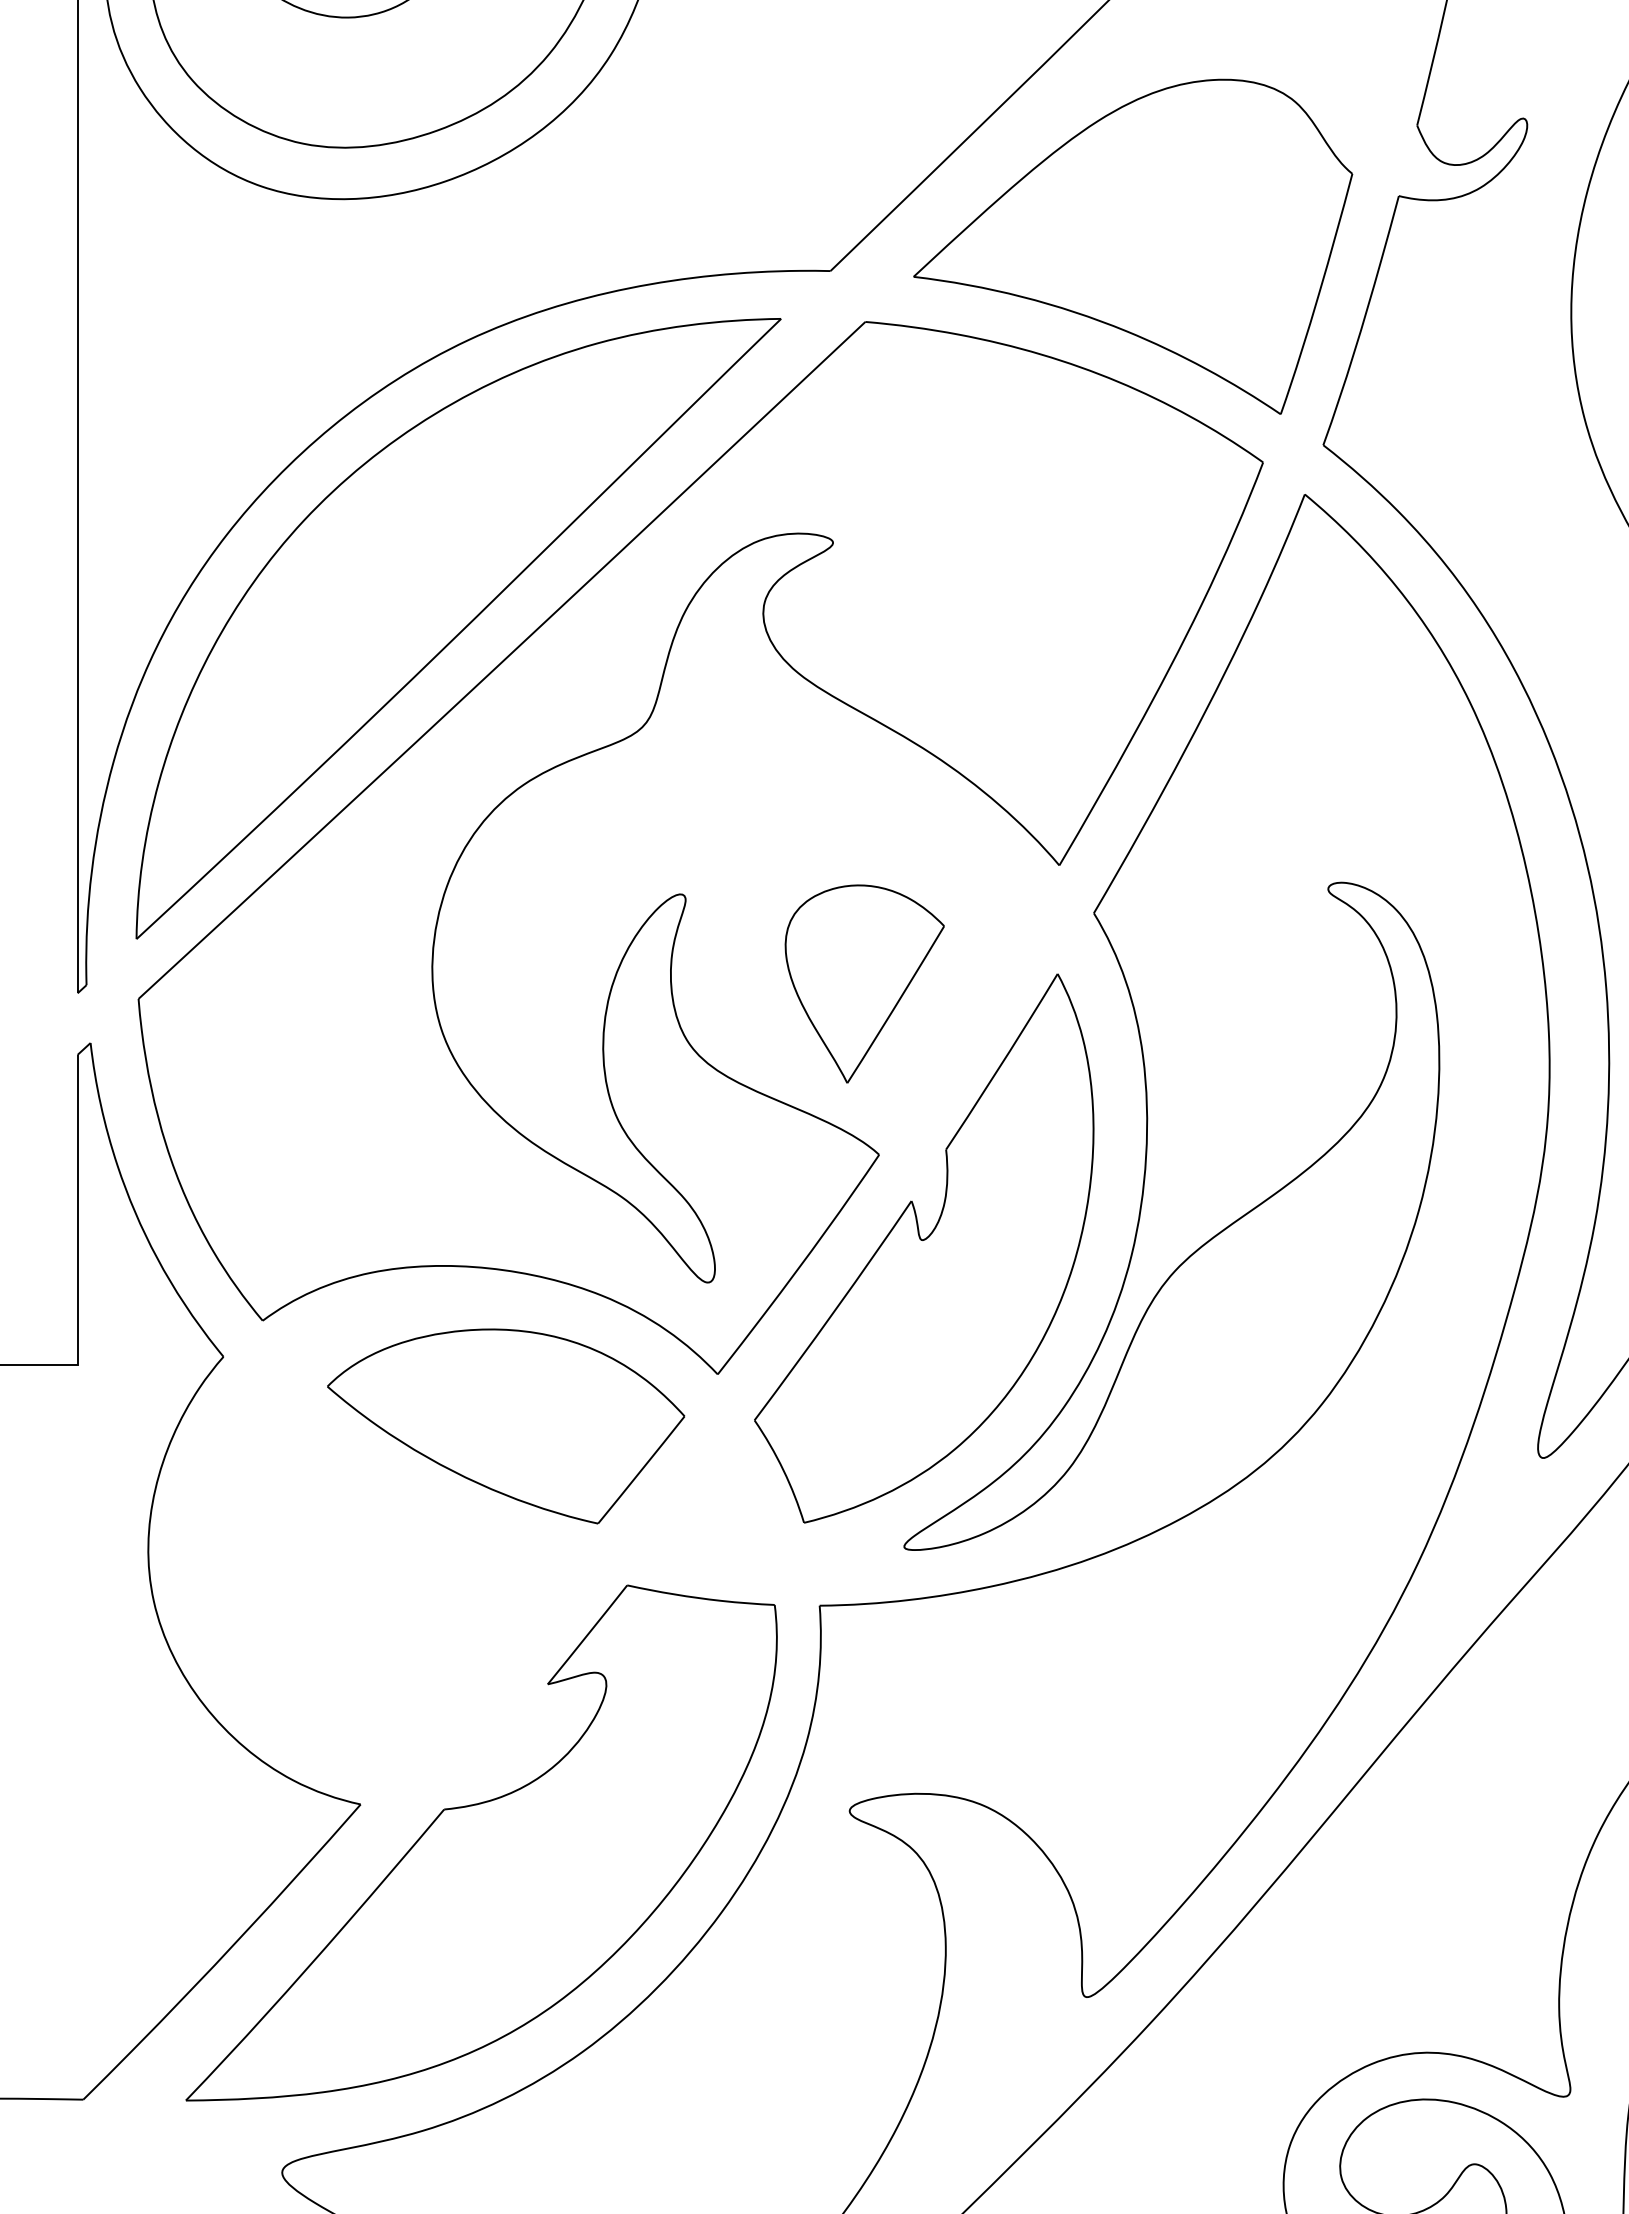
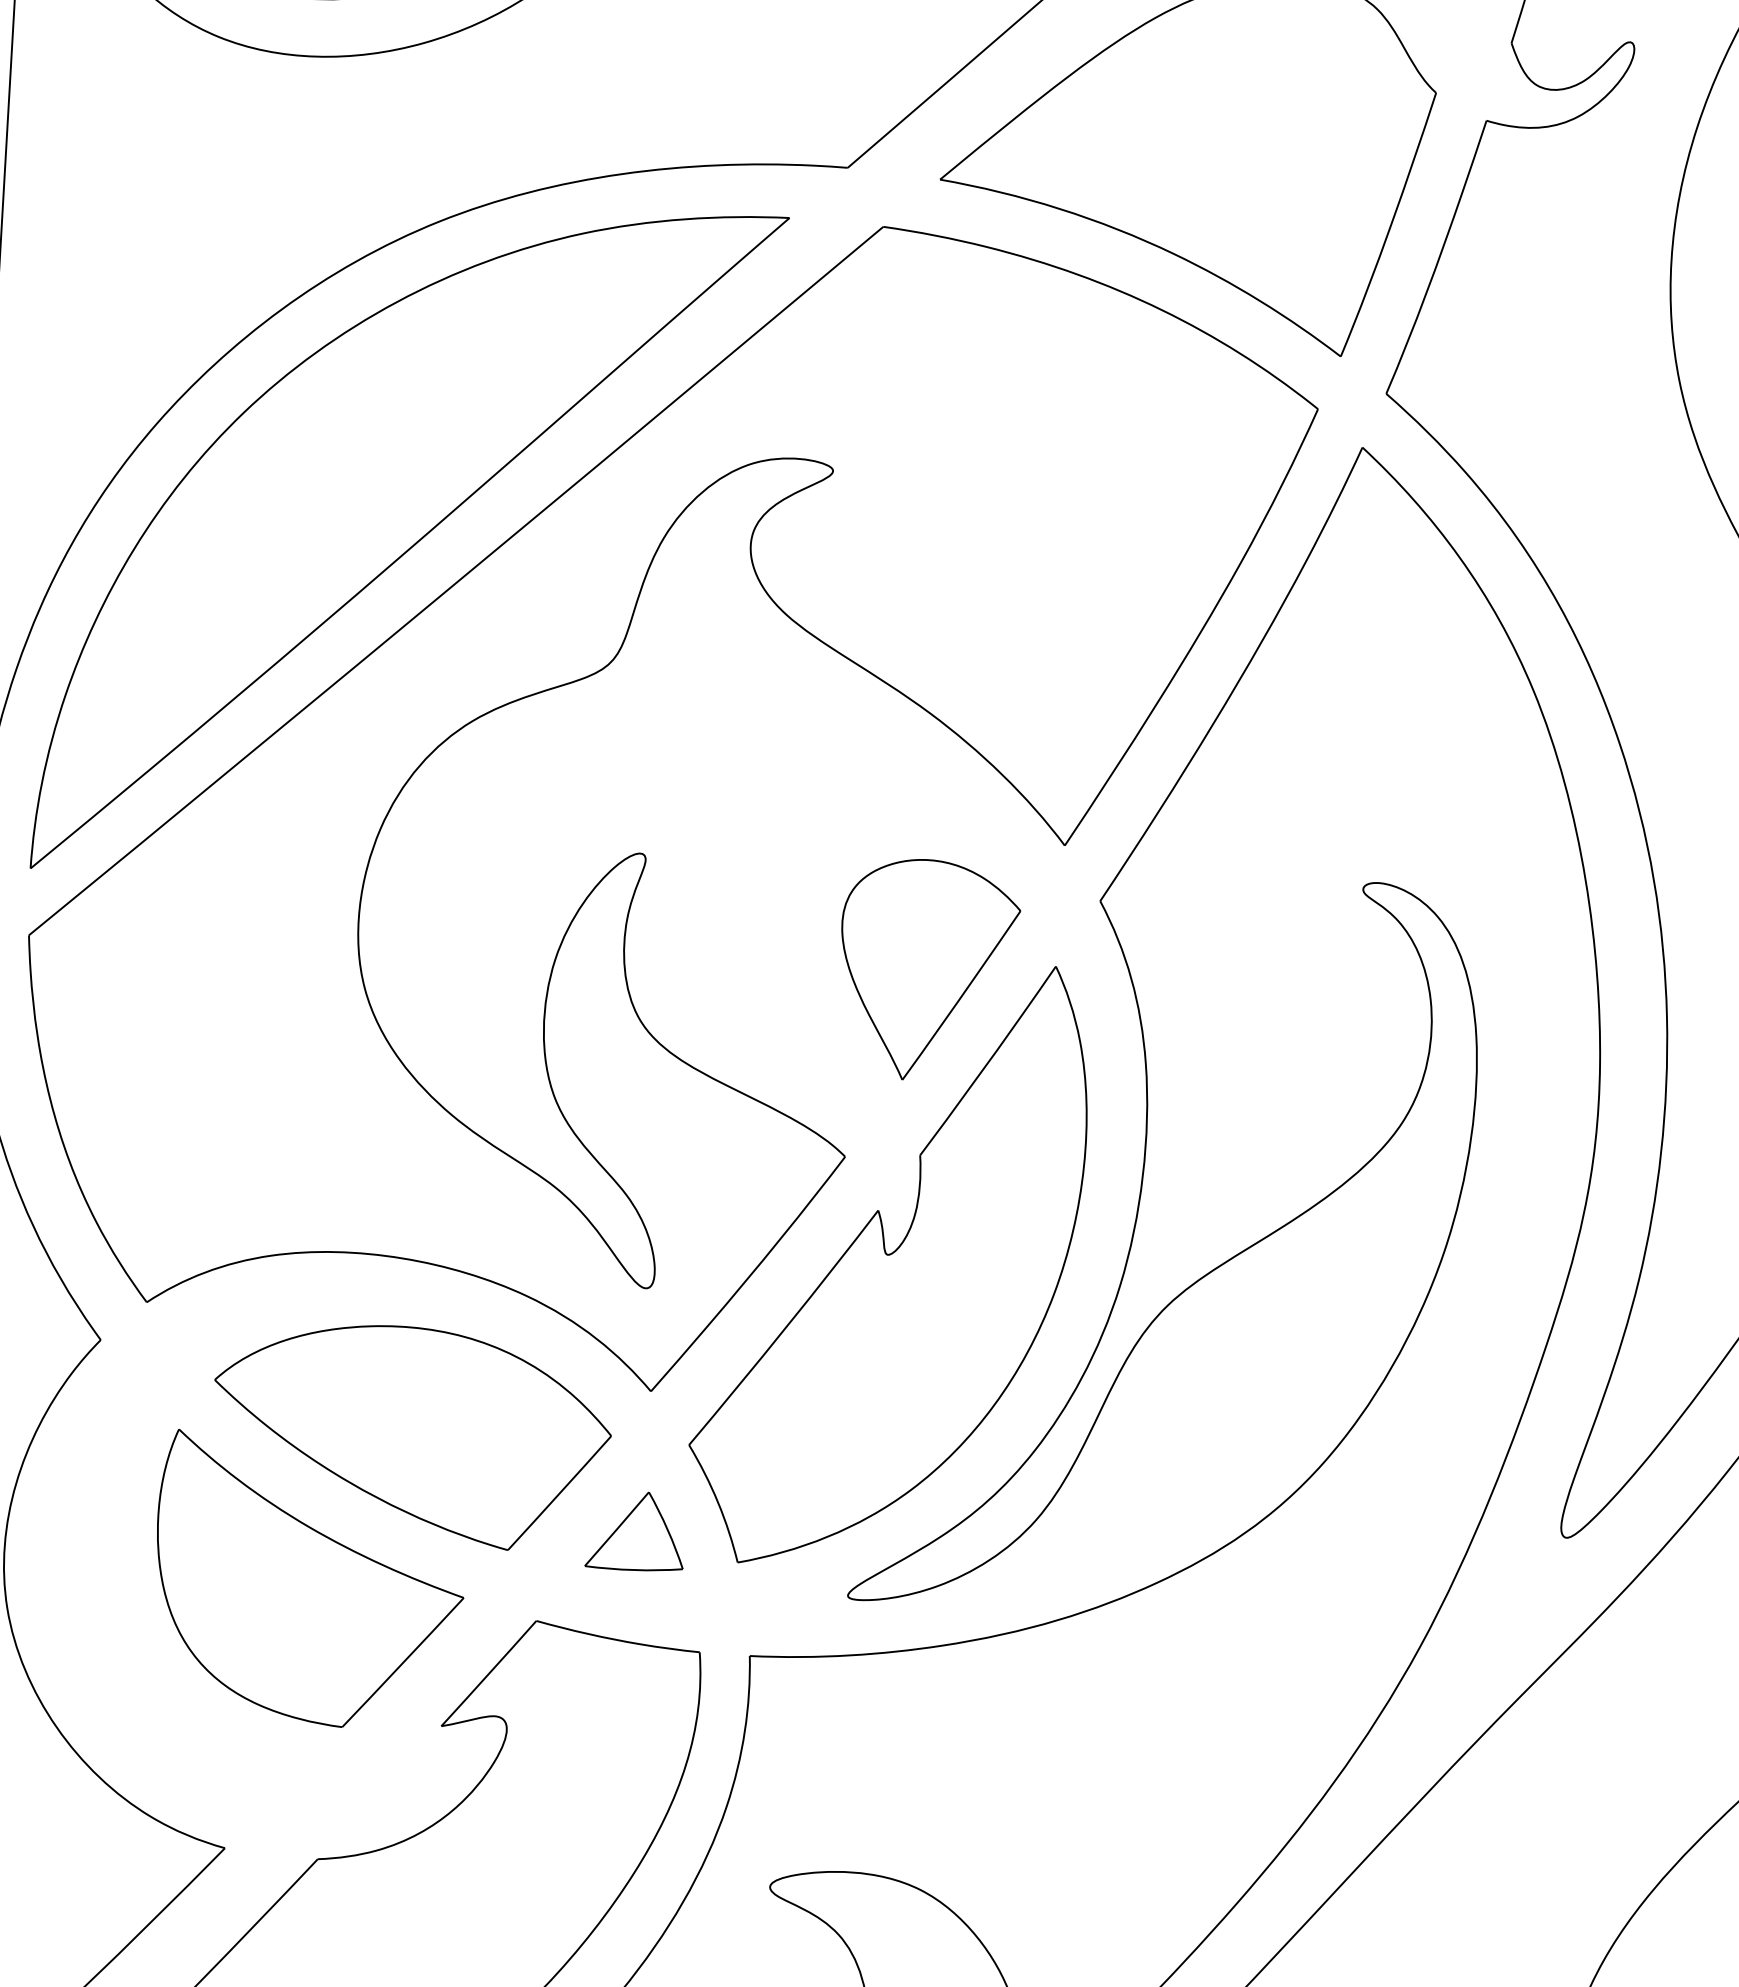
part: (864, 983) -> (927, 969), moved
part: (711, 1499) -> (635, 1530), added
part: (422, 1561) -> (309, 1581), added

